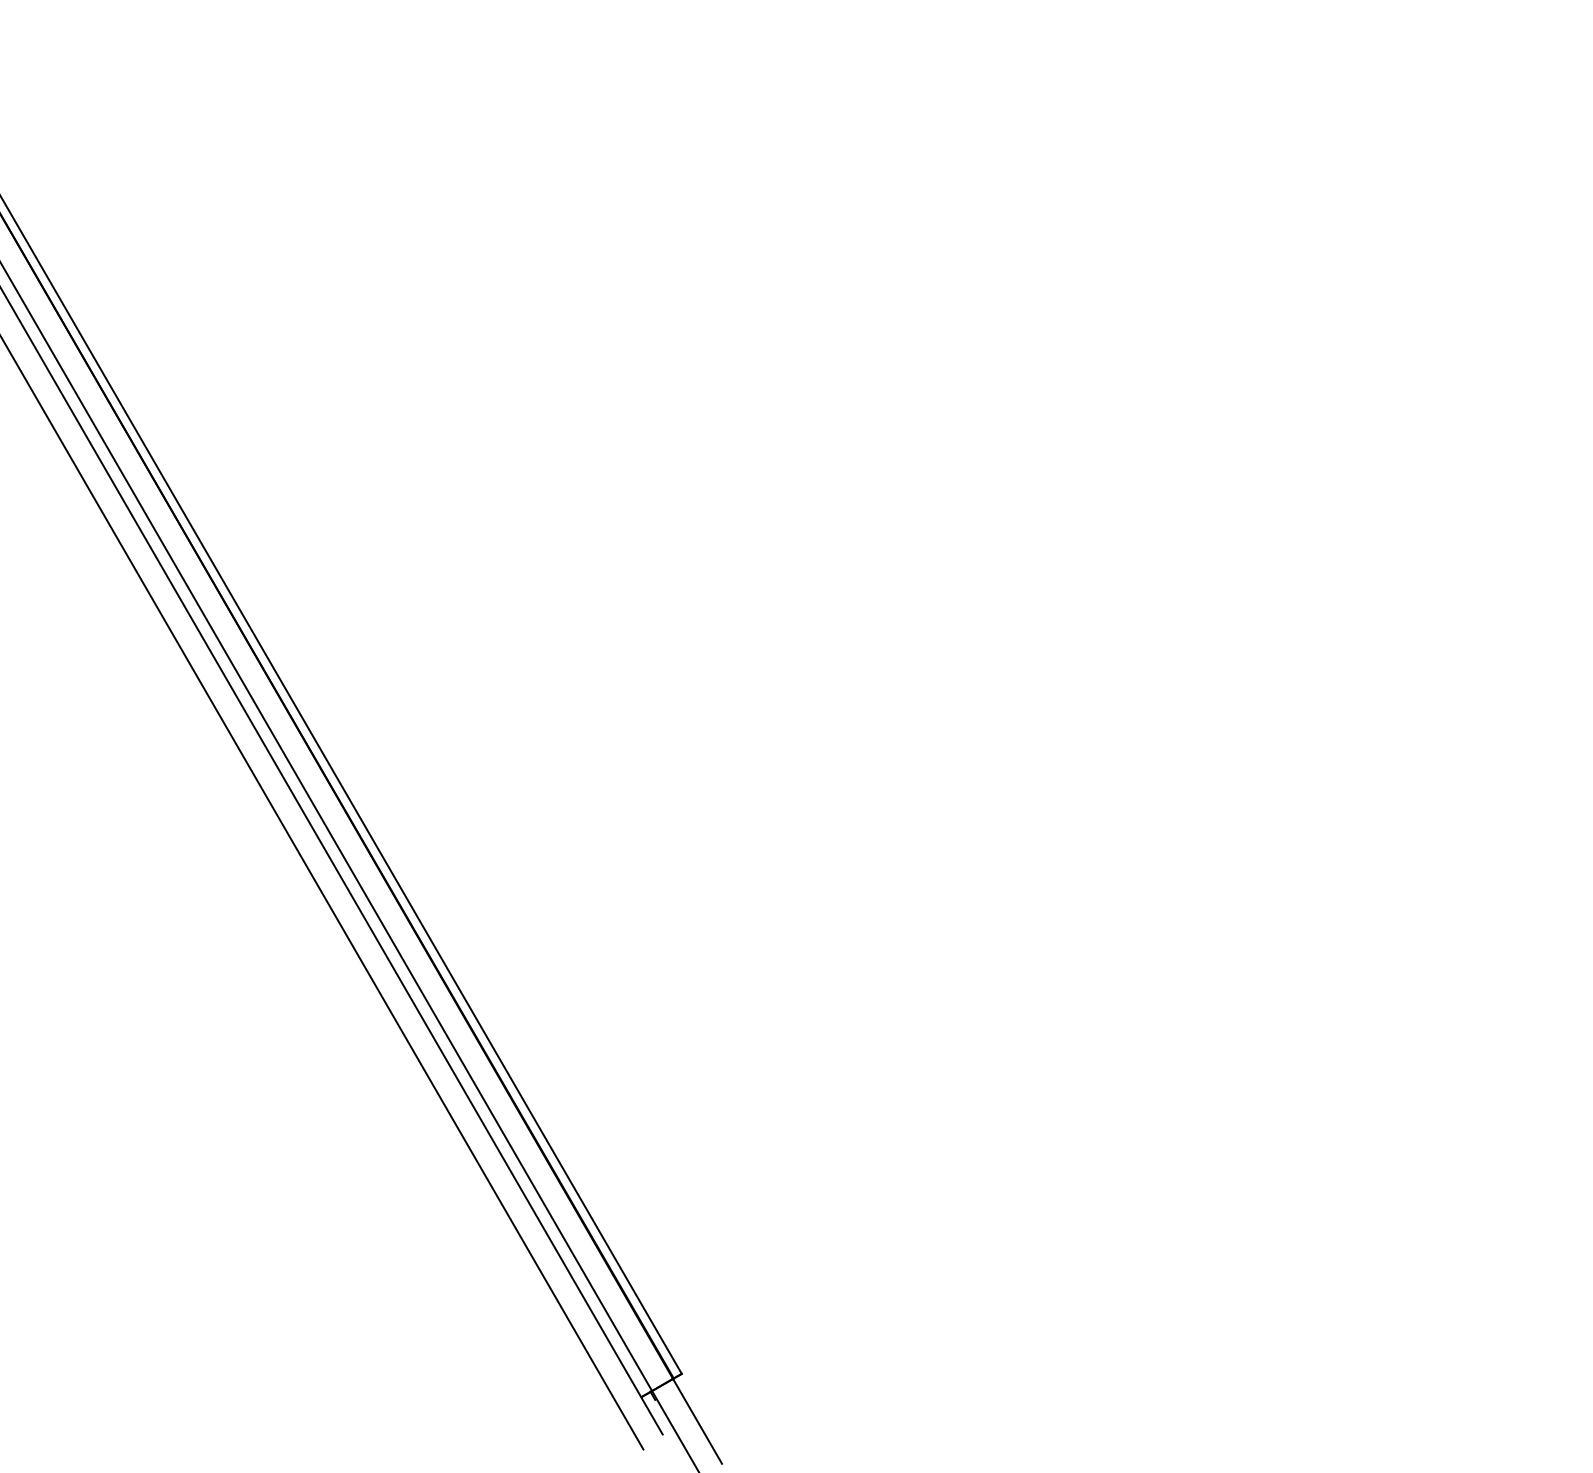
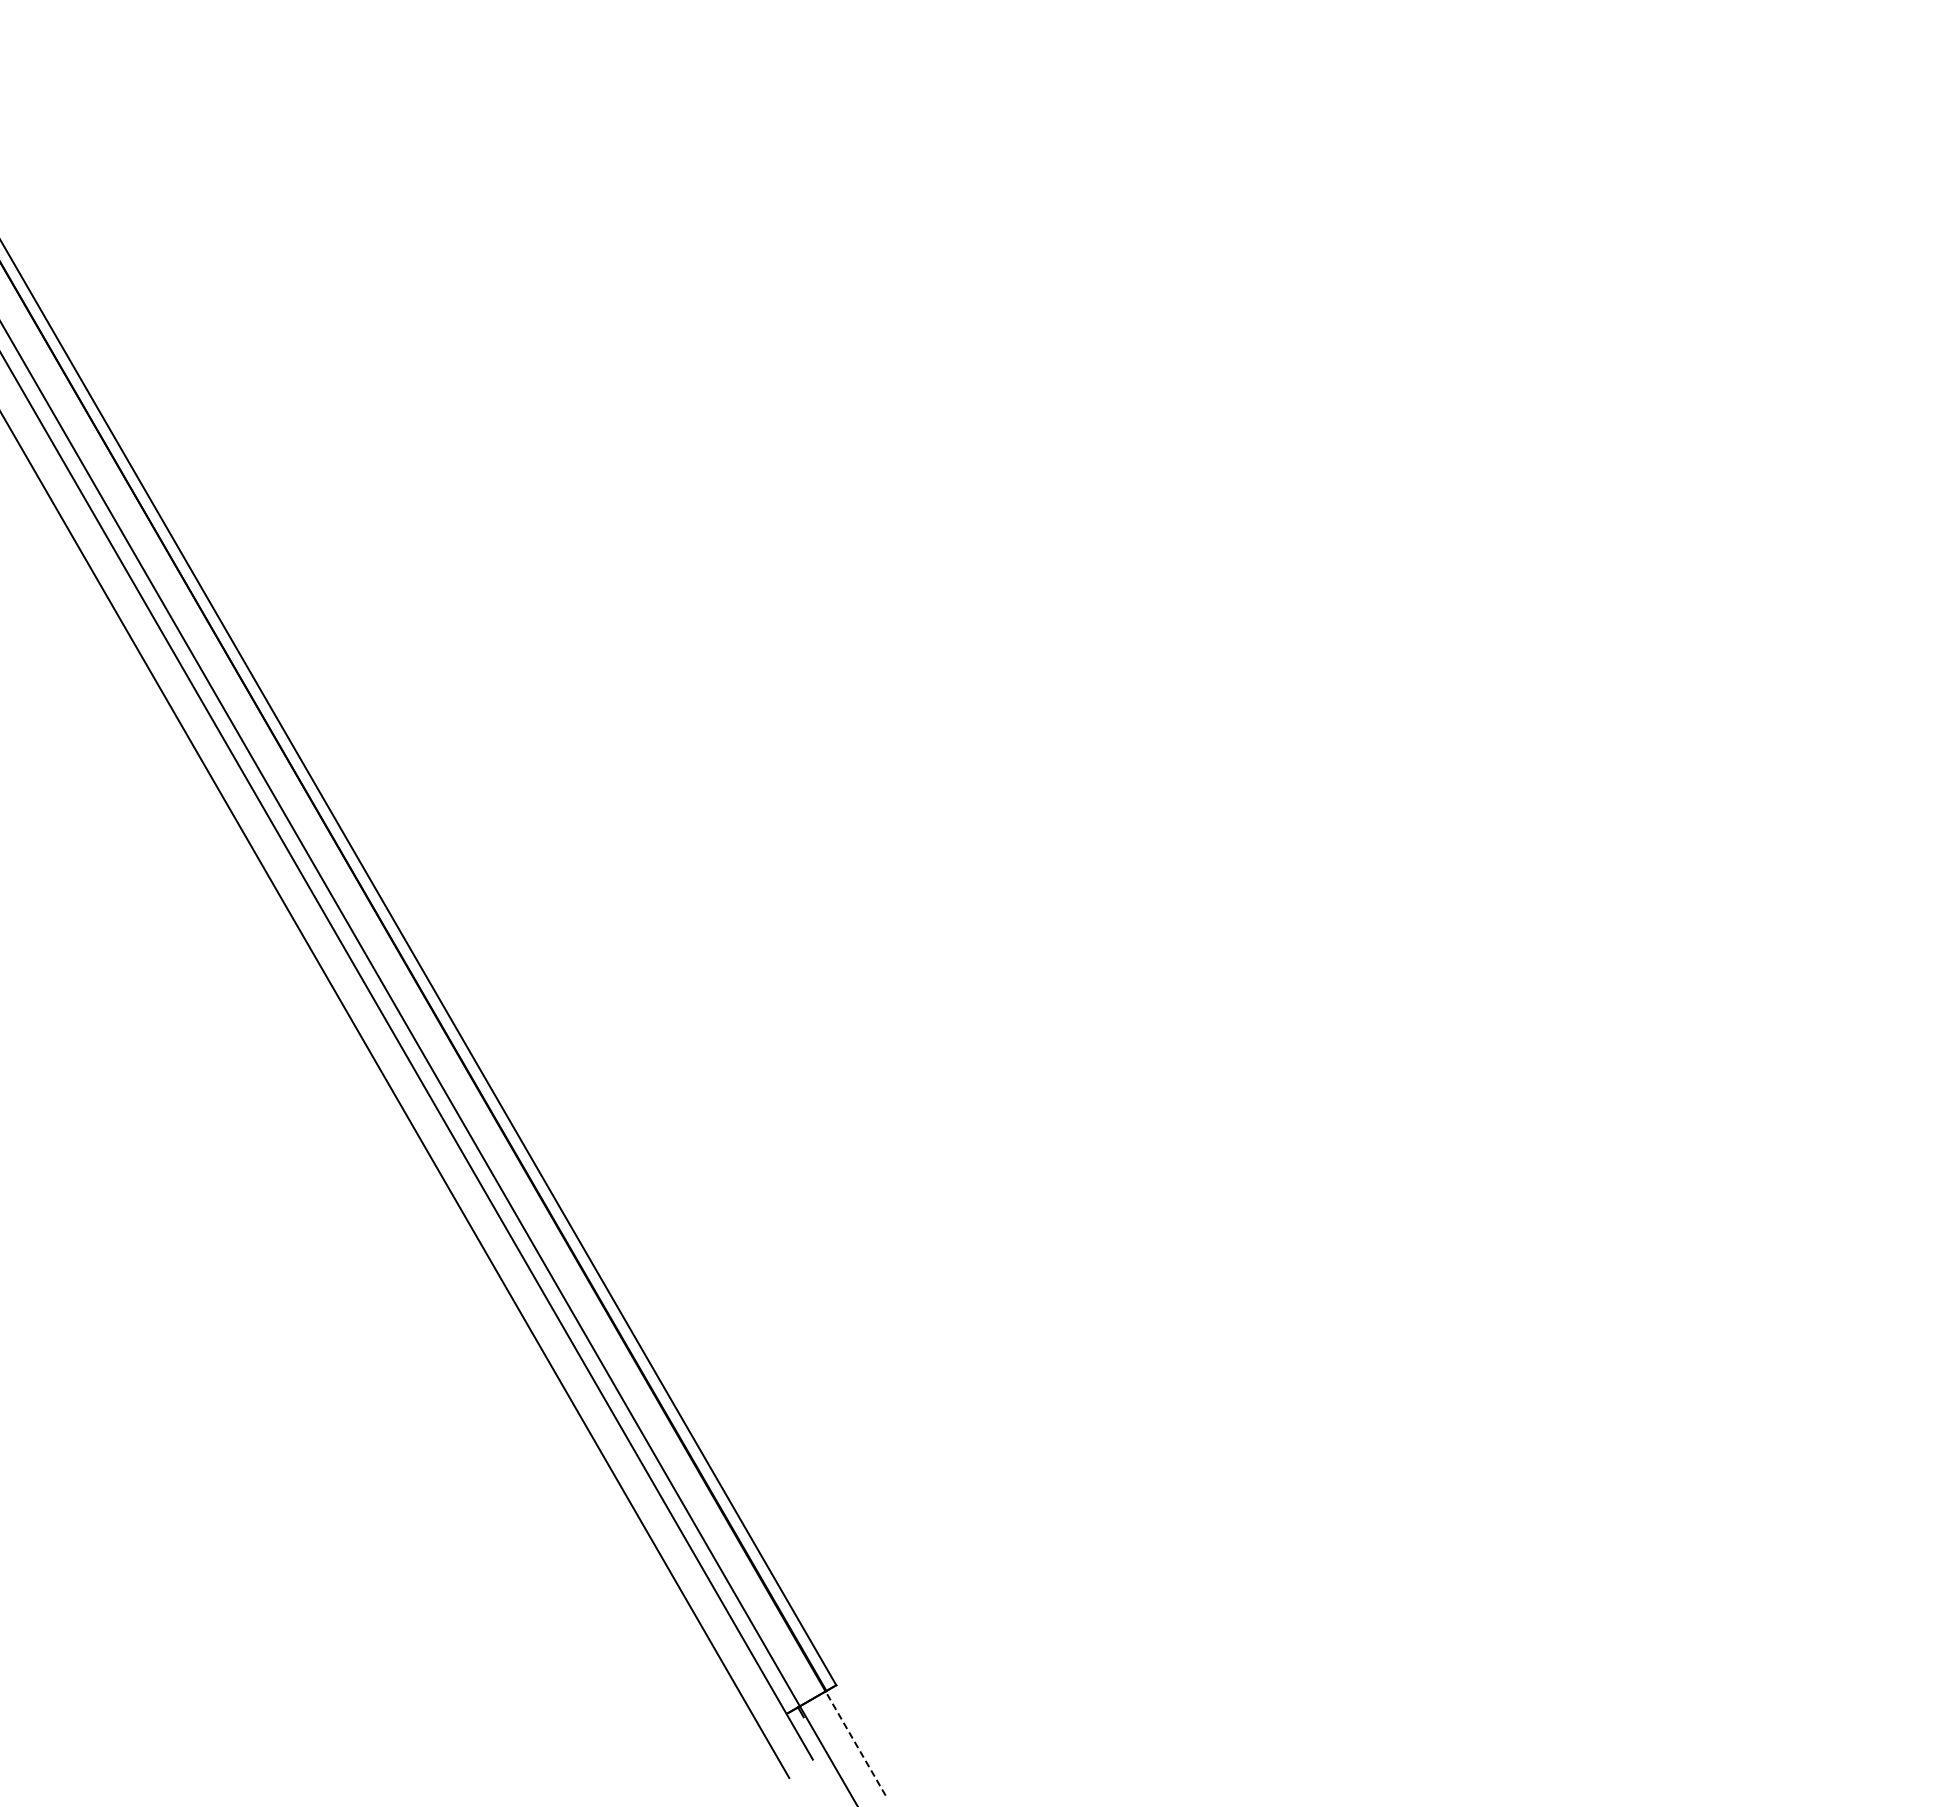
line: (697, 1421) -> (855, 1743), solid -> dashed

